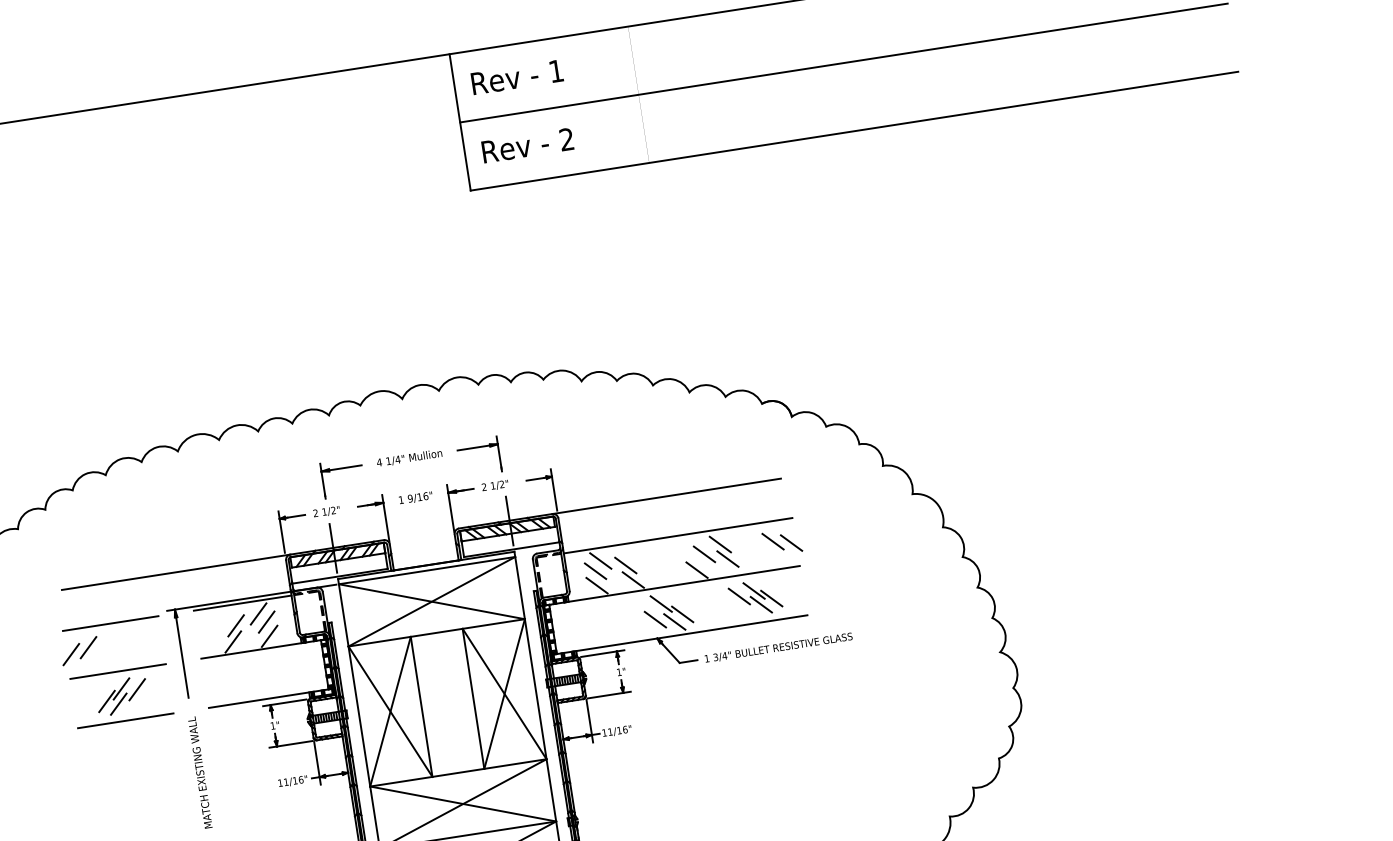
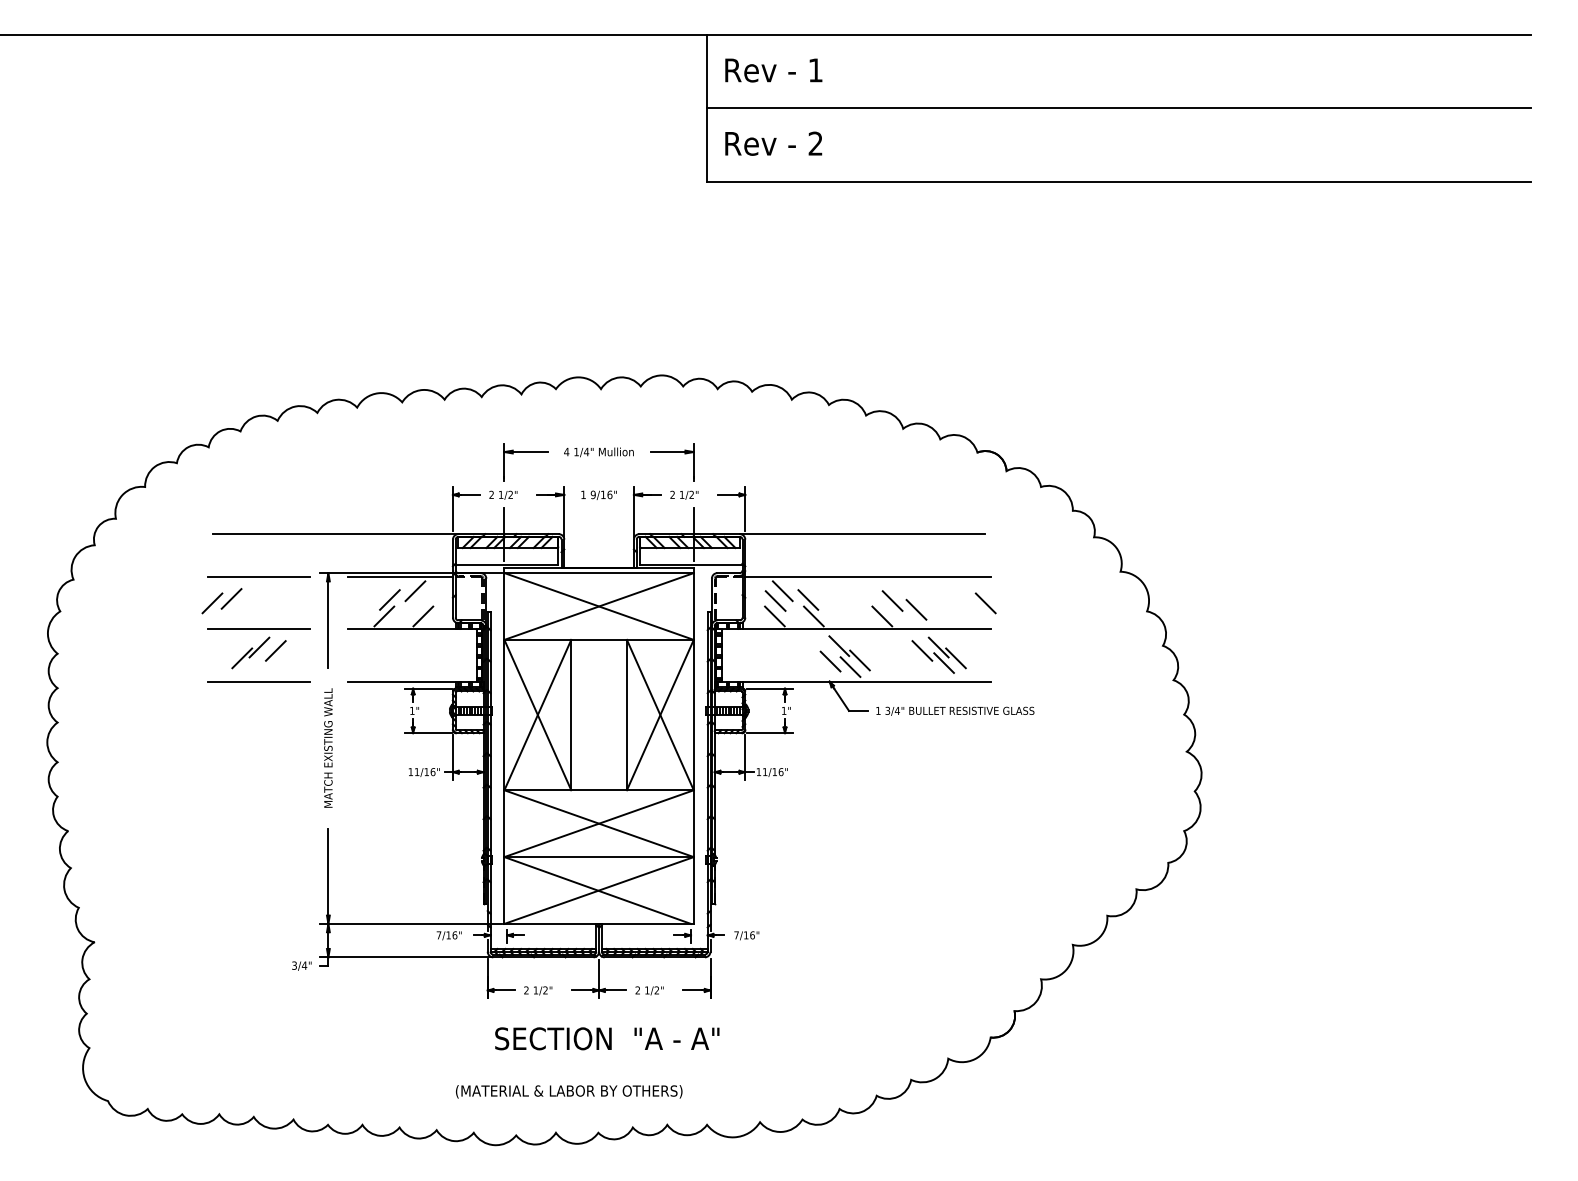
line: (772, 541) -> (966, 598), removed
line: (720, 544) -> (910, 593), removed
line: (266, 621) -> (422, 600), removed
line: (118, 703) -> (253, 662), removed

